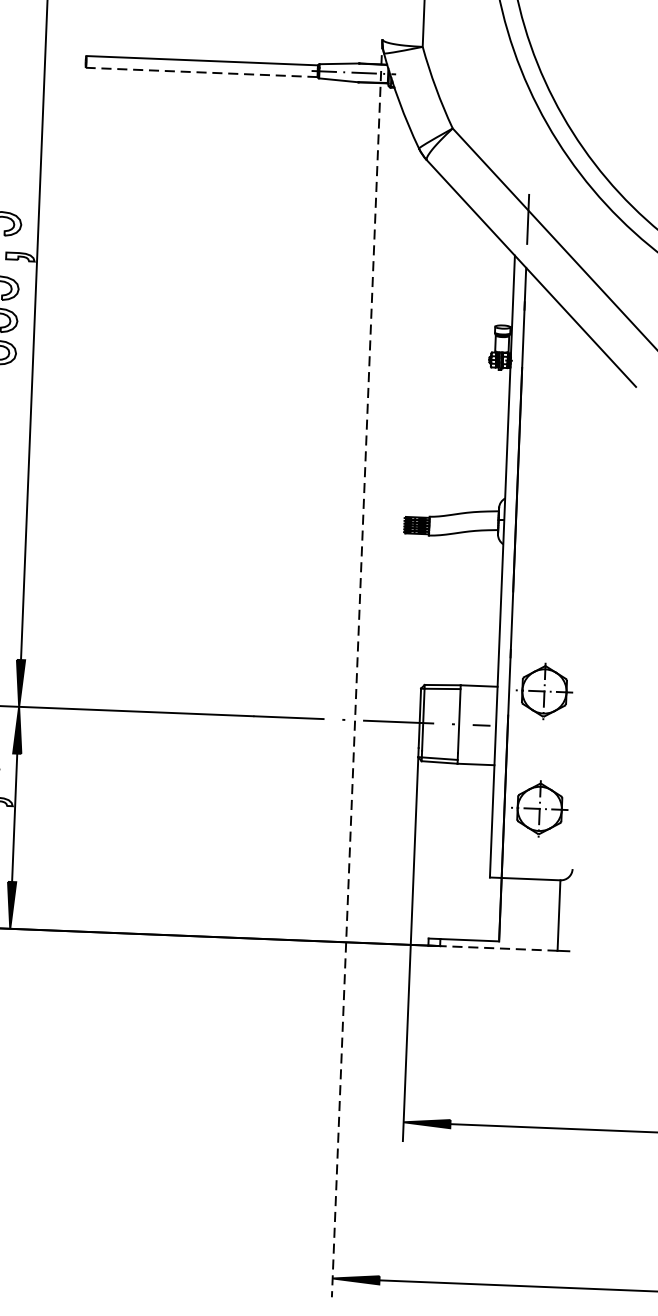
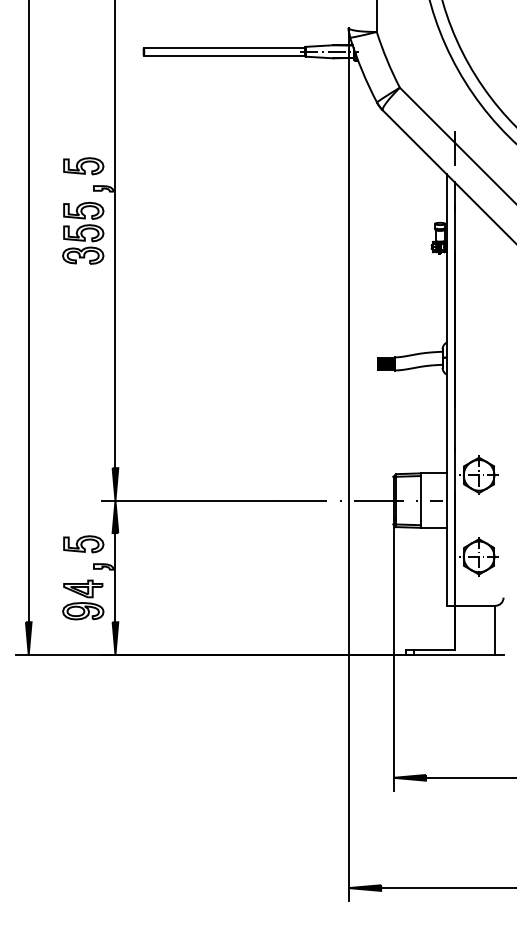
line: (200, 71) -> (223, 55), dashed -> solid
line: (356, 668) -> (348, 464), dashed -> solid
line: (498, 948) -> (454, 654), dashed -> solid

